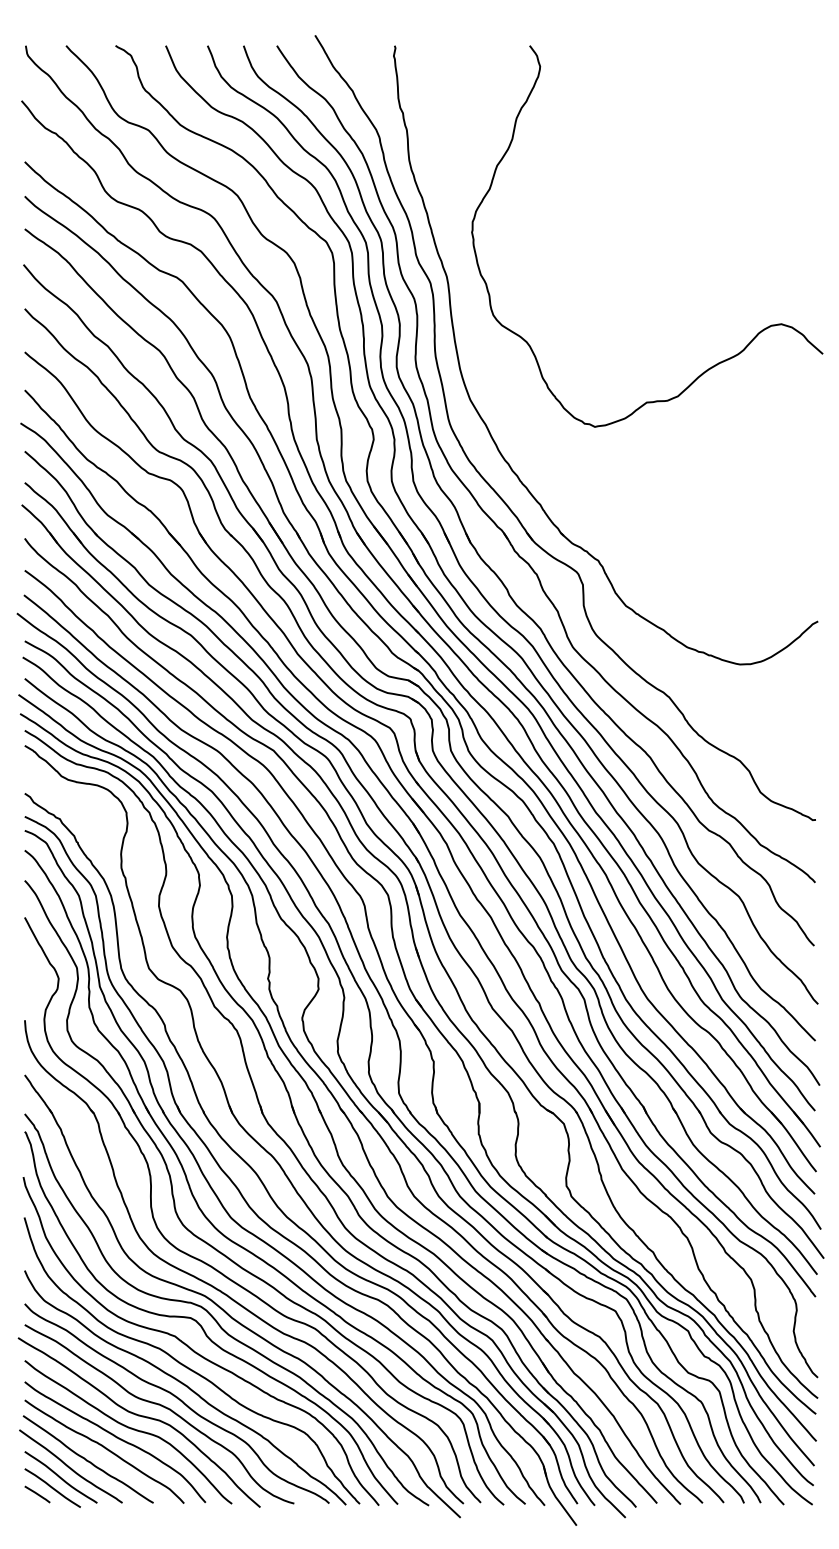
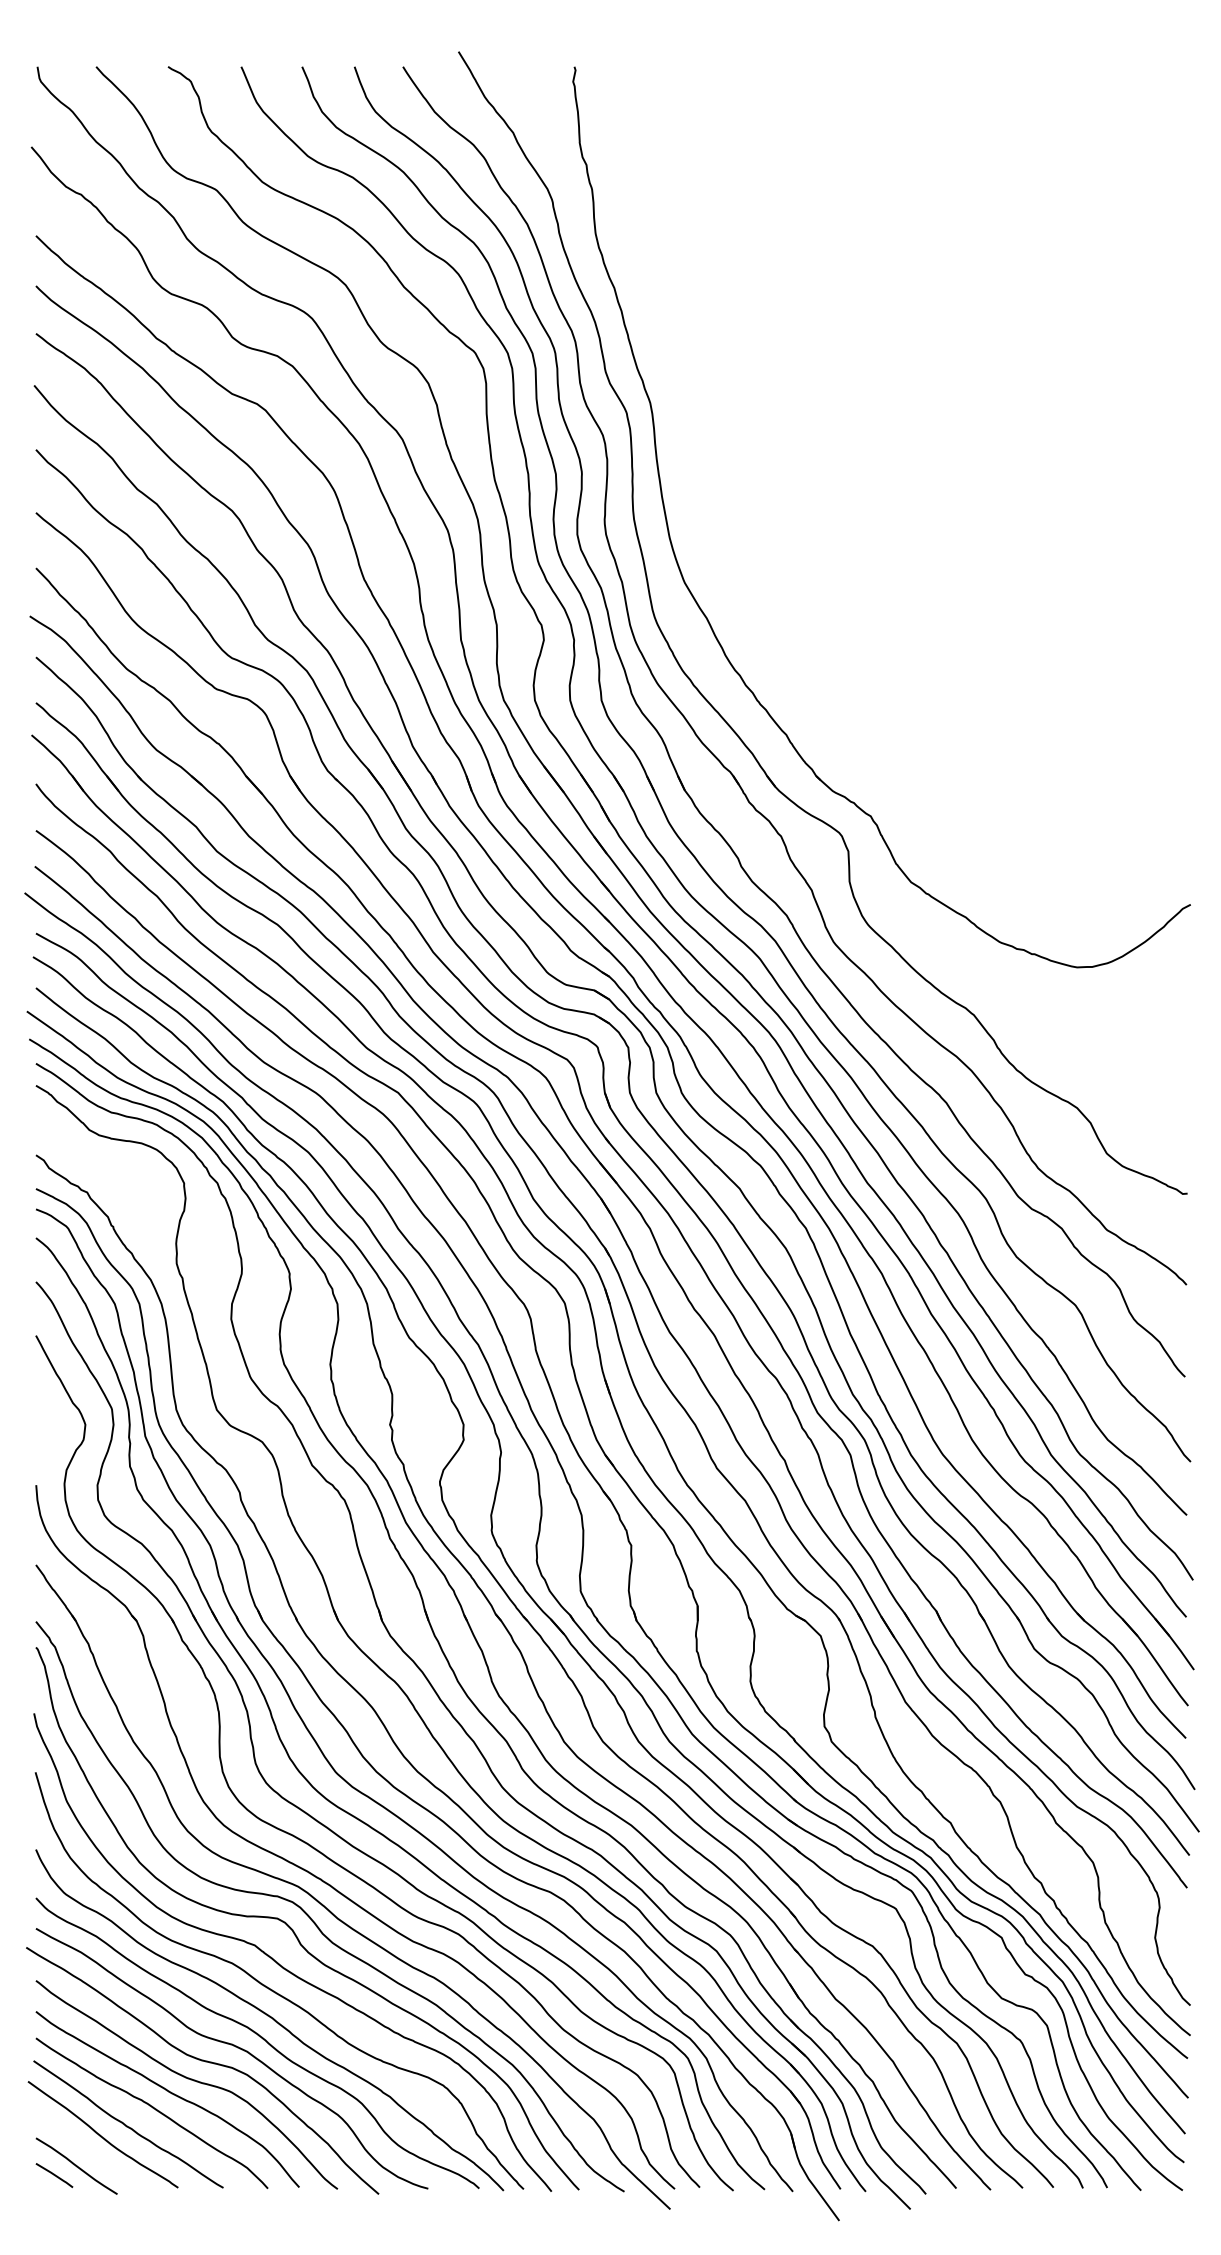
curve: (716, 363) -> (1042, 529), removed
curve: (60, 1477) -> (87, 2150), removed

